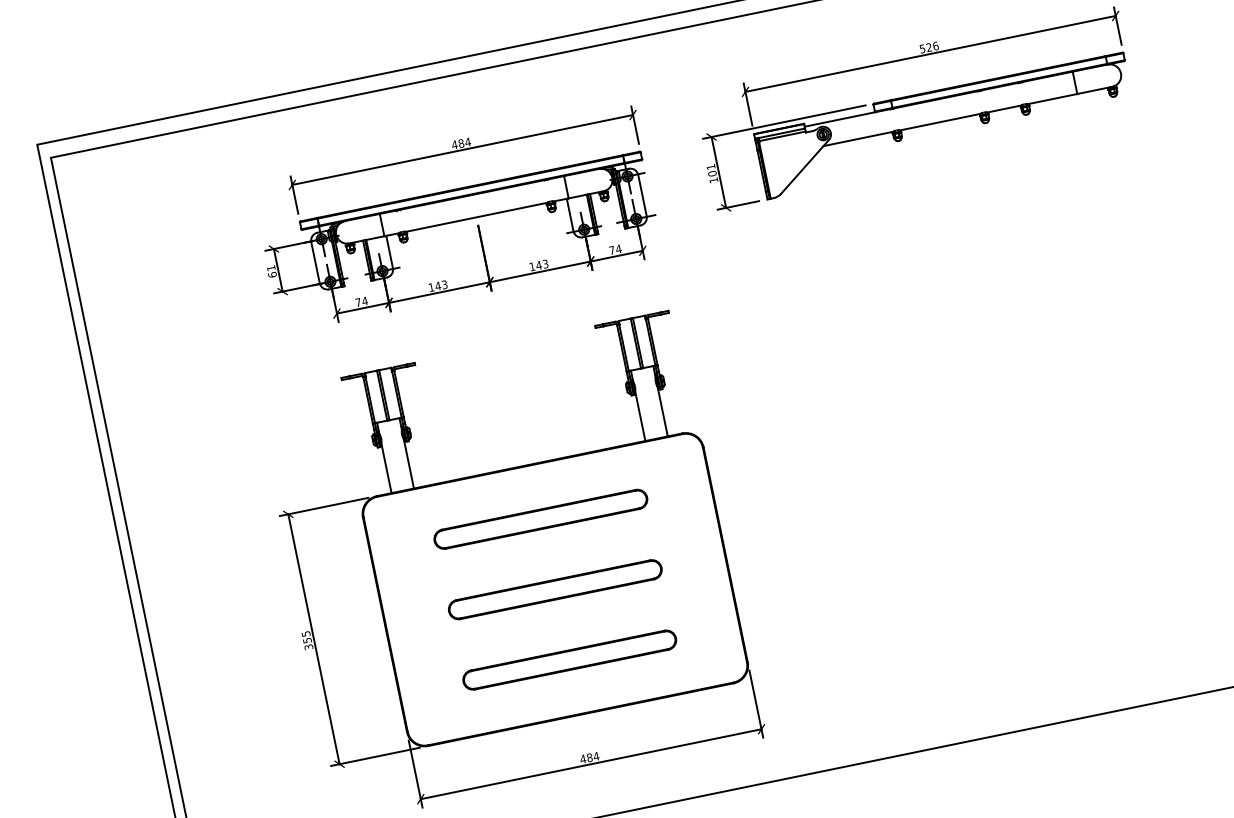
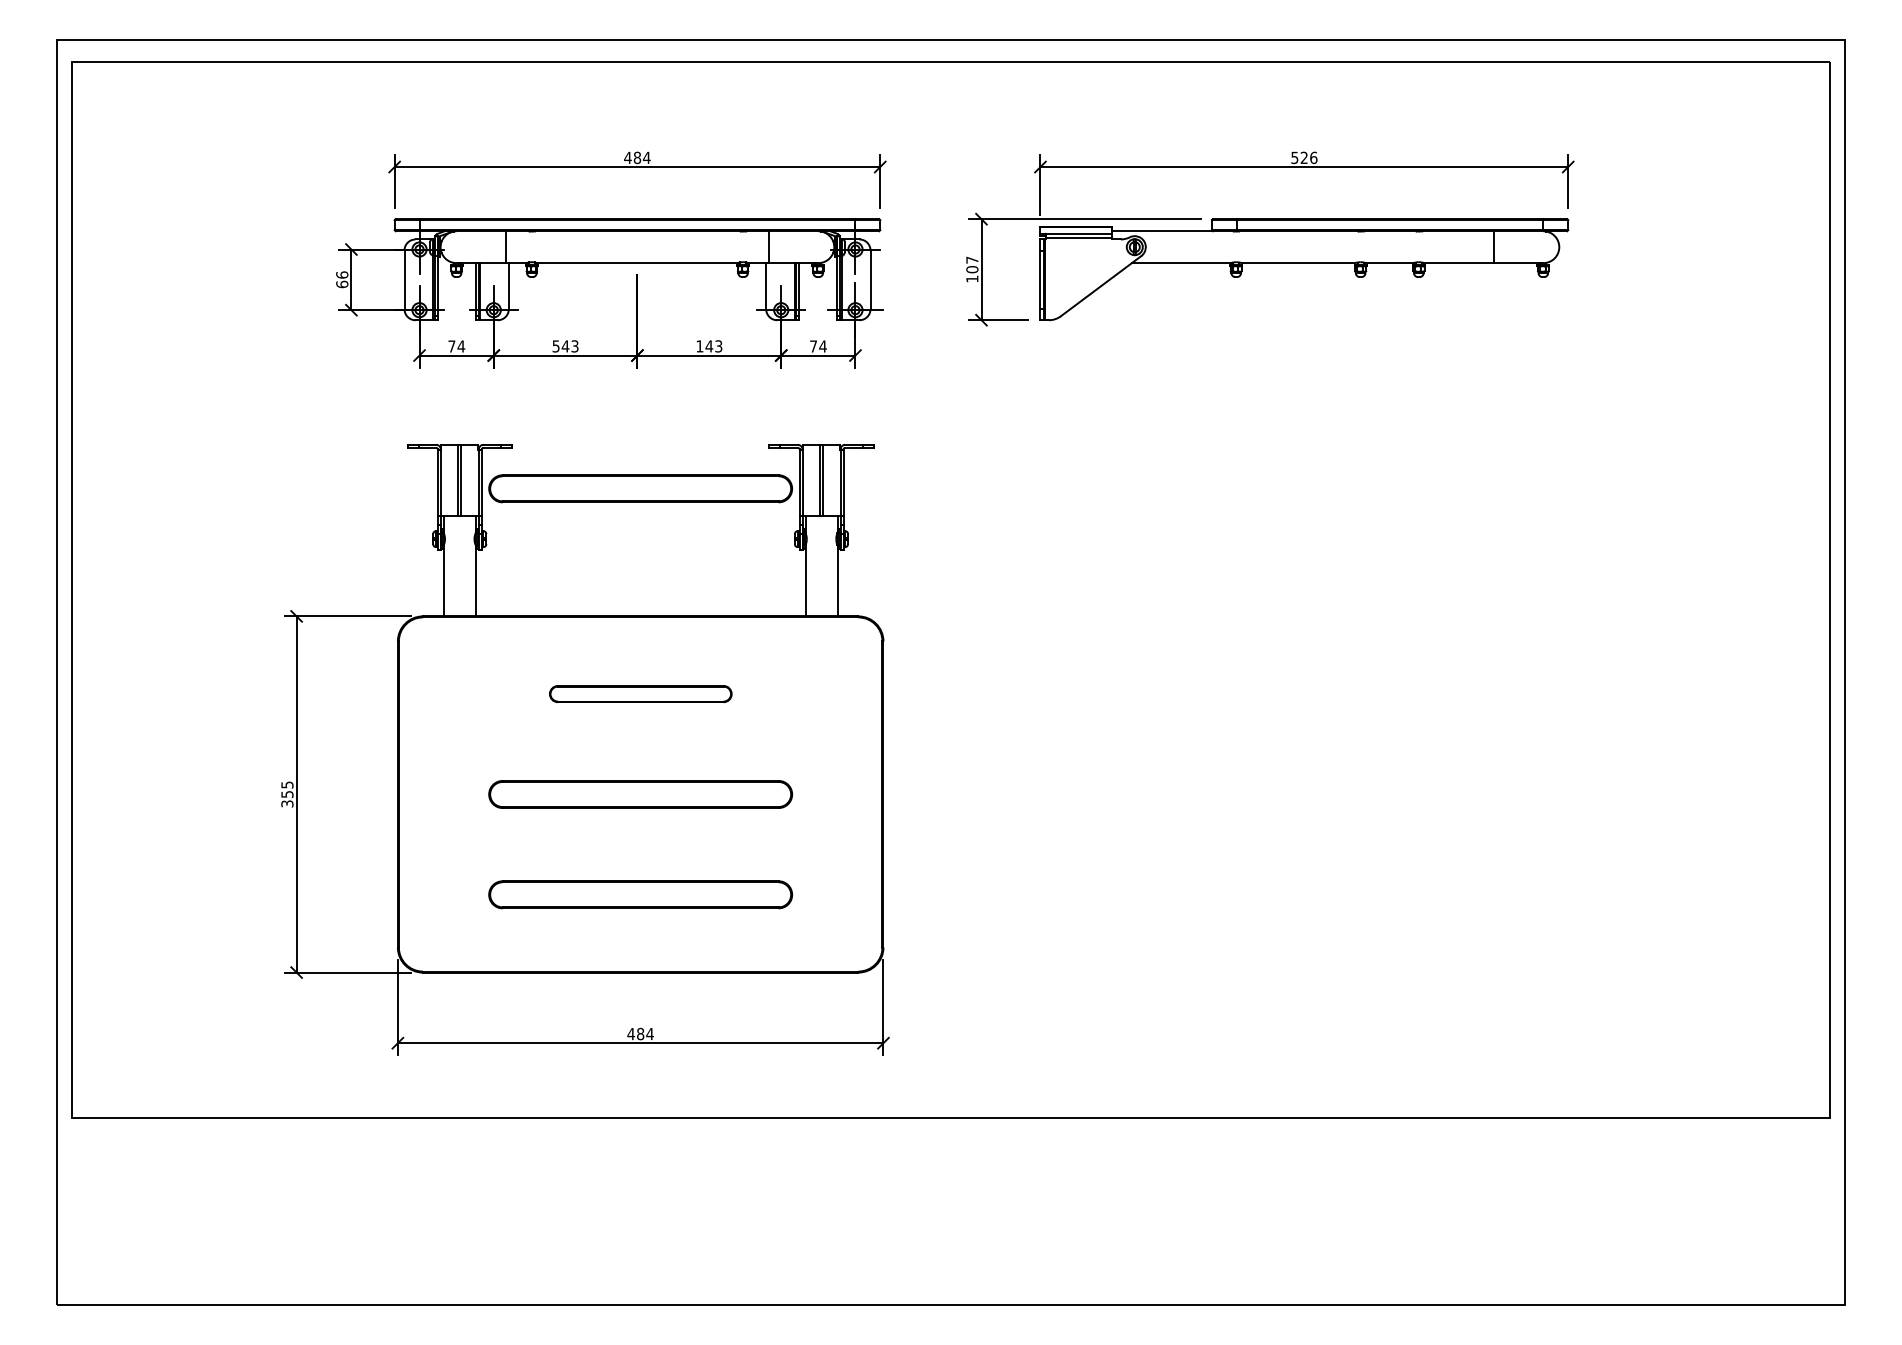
text: (711, 166) -> (972, 259), 101 -> 107
text: (271, 267) -> (342, 274), 61 -> 66
text: (431, 287) -> (555, 346), 143 -> 543
part: (511, 375) -> (640, 488), added
part: (540, 518) -> (640, 693), size x0.6

